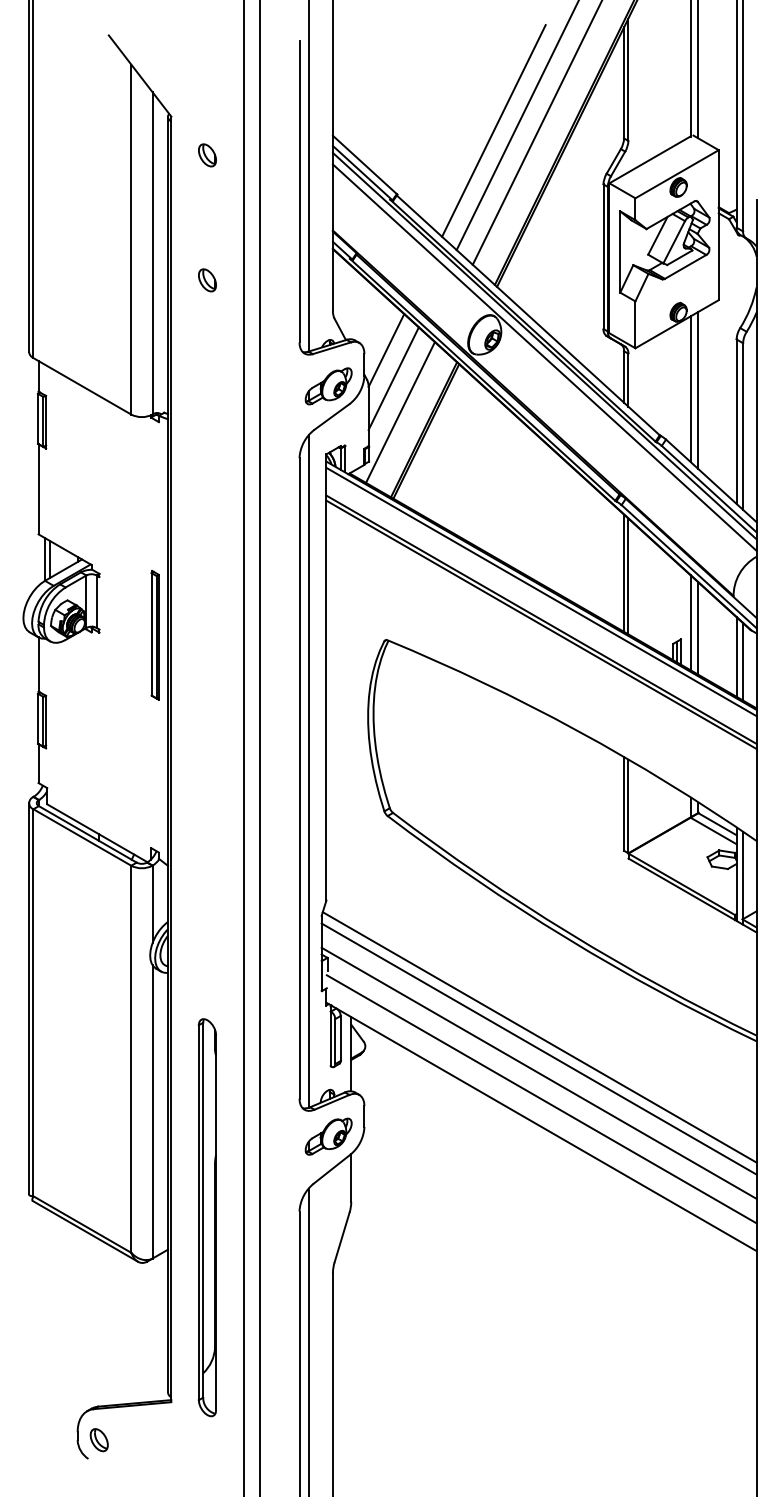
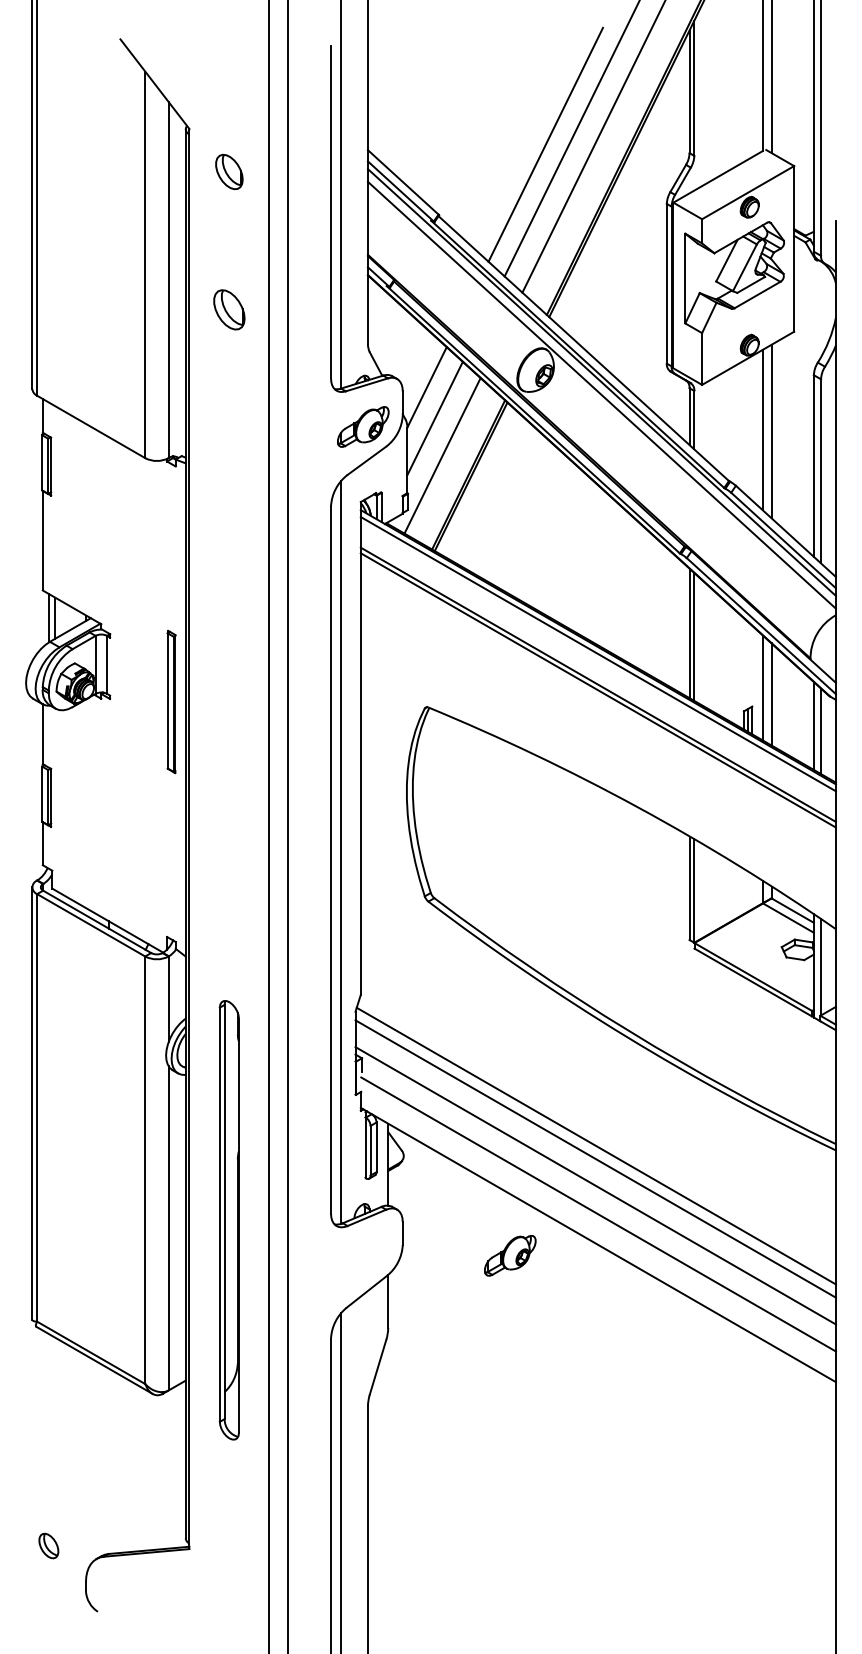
part: (207, 155) -> (229, 171), size x1.4
part: (207, 280) -> (229, 309), size x1.6
part: (328, 1136) -> (510, 1255), moved
part: (206, 1217) -> (228, 1220), moved
part: (98, 1439) -> (48, 1545), moved

